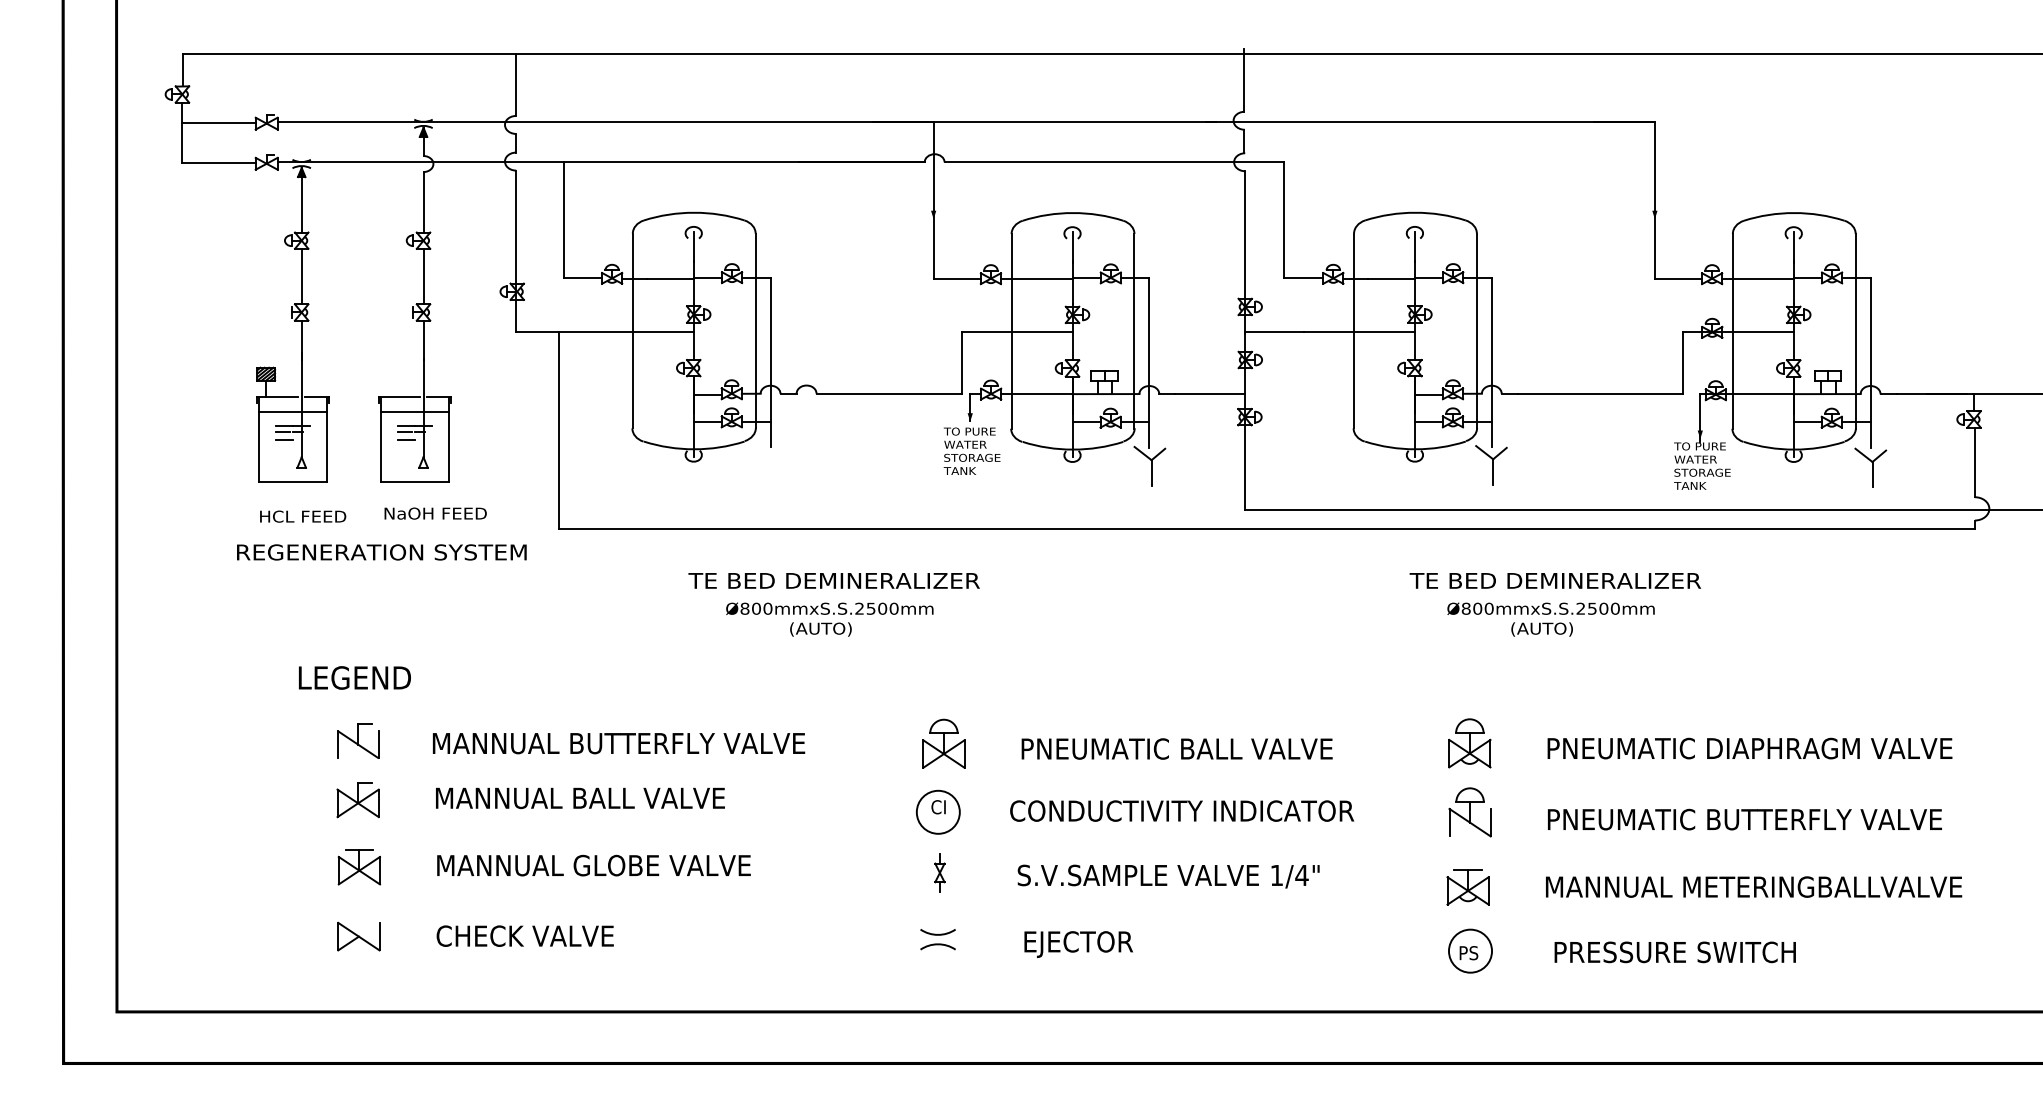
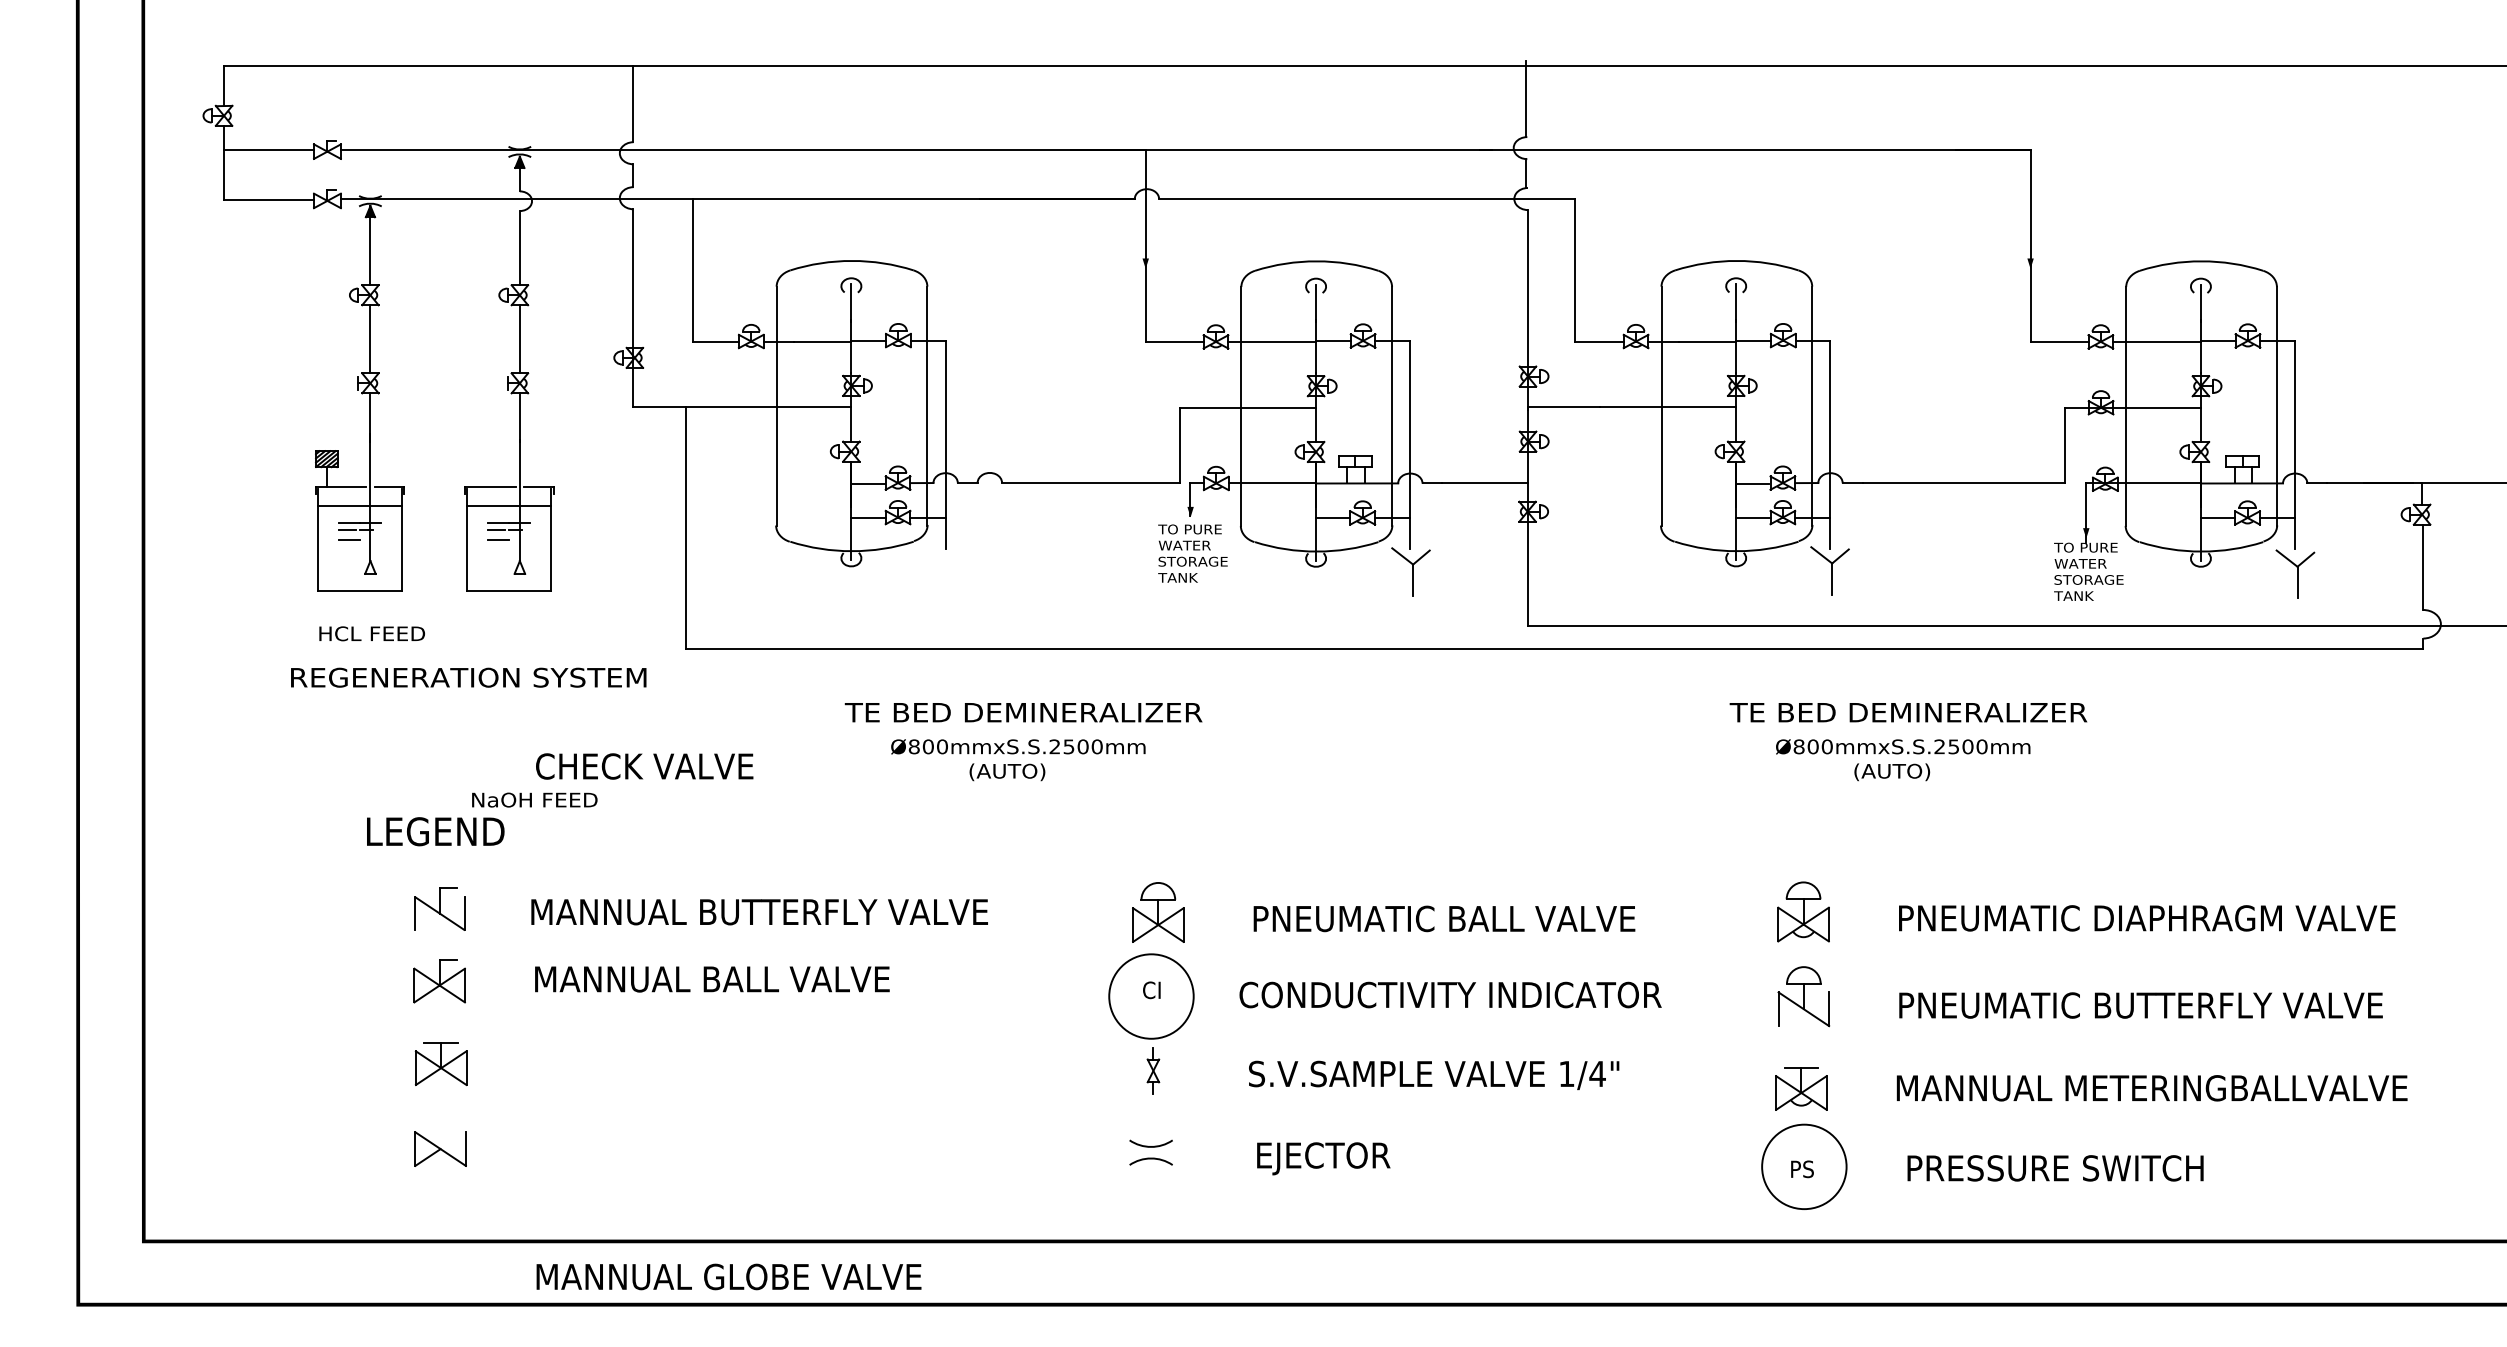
text: (435, 513) -> (534, 799), moved
circle: (938, 812) -> (1151, 996), size x1.6
text: (593, 865) -> (728, 1276), moved
text: (525, 936) -> (644, 766), moved
circle: (1469, 950) -> (1803, 1166), size x1.6

